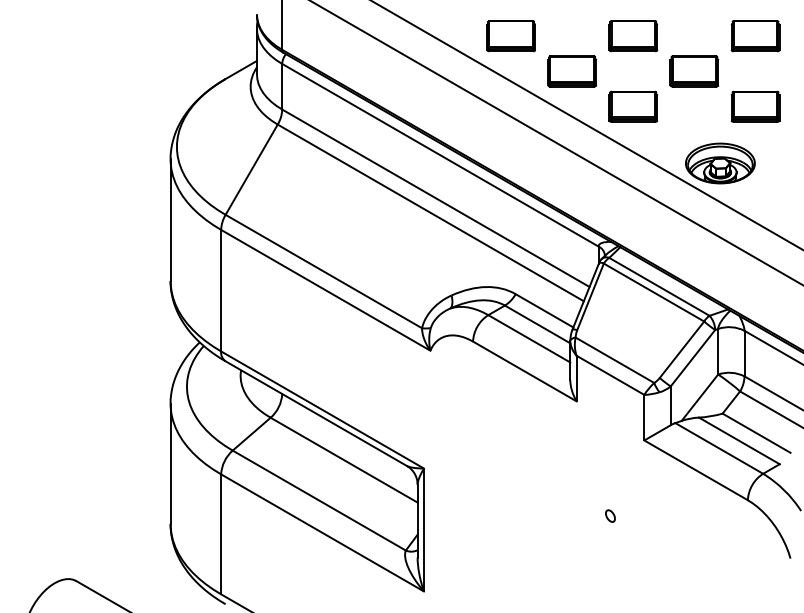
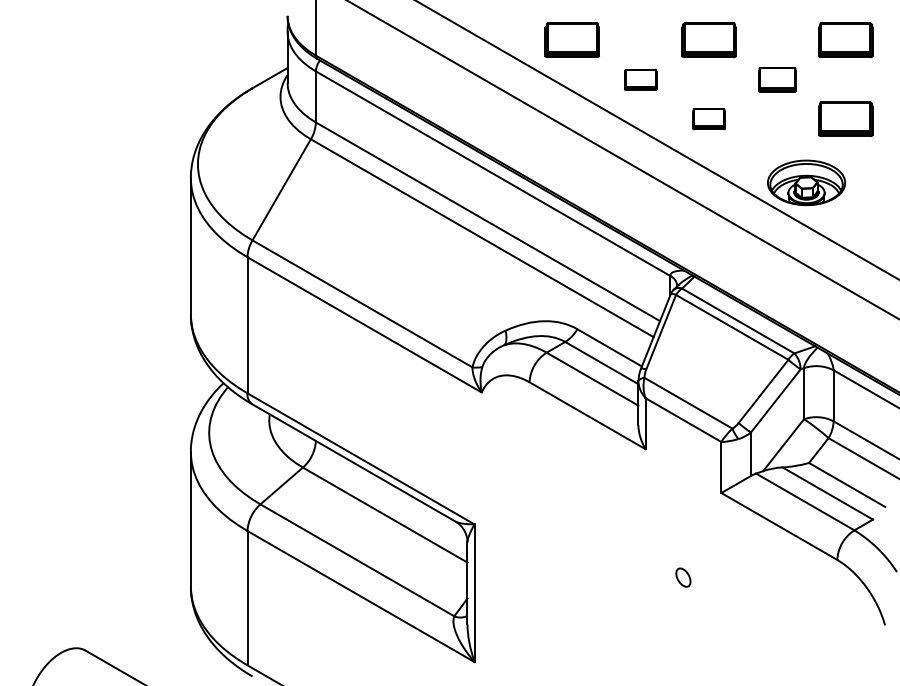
part: (572, 71) -> (640, 79), size x0.6
part: (694, 71) -> (777, 79), size x0.7
part: (632, 106) -> (708, 118), size x0.6
part: (610, 515) -> (683, 577), size x1.4

